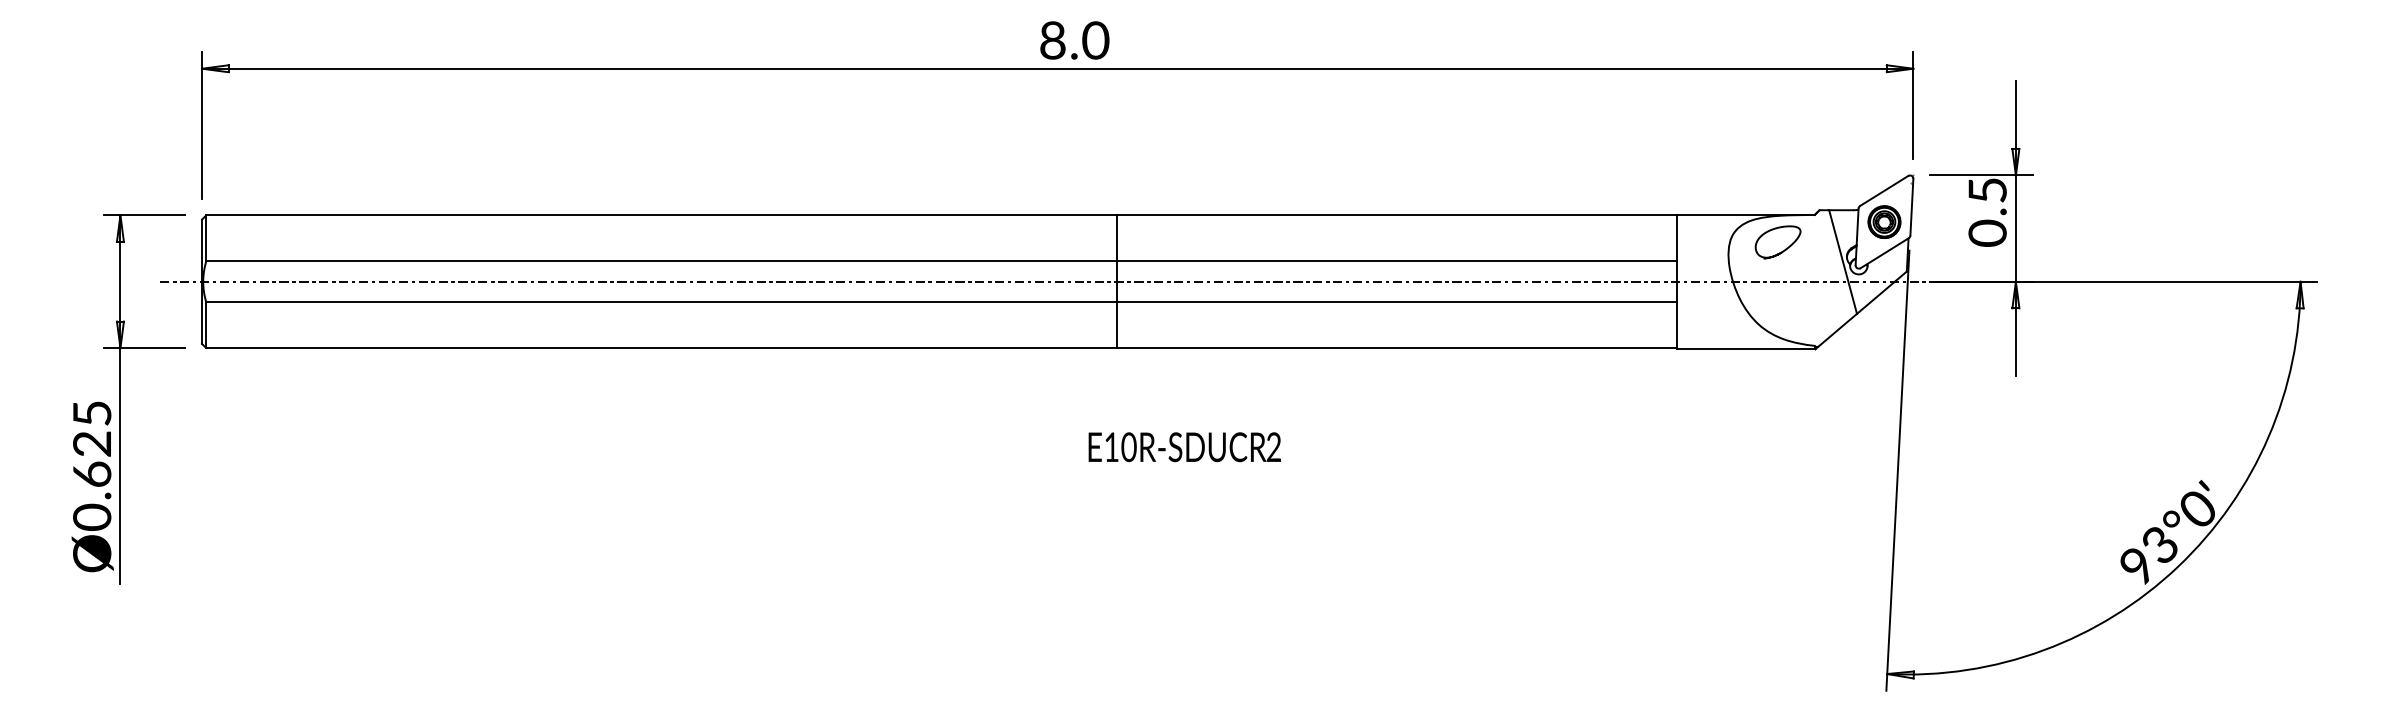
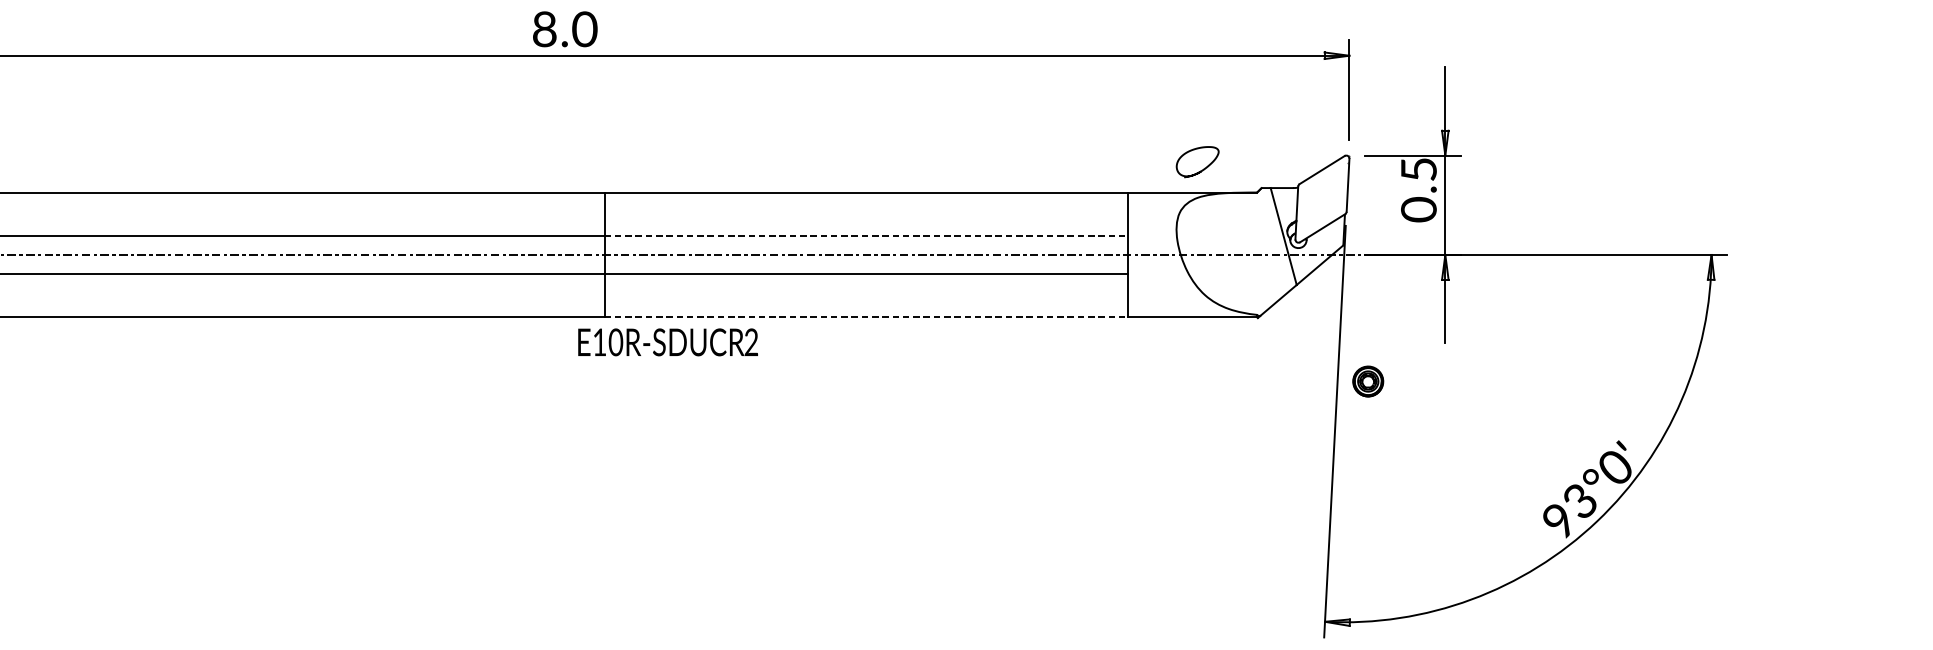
part: (1884, 221) -> (1368, 380), moved
curve: (1782, 250) -> (1201, 169), moved
line: (1397, 261) -> (867, 236), solid -> dashed
line: (1397, 348) -> (867, 317), solid -> dashed
text: (1184, 447) -> (667, 342), moved

